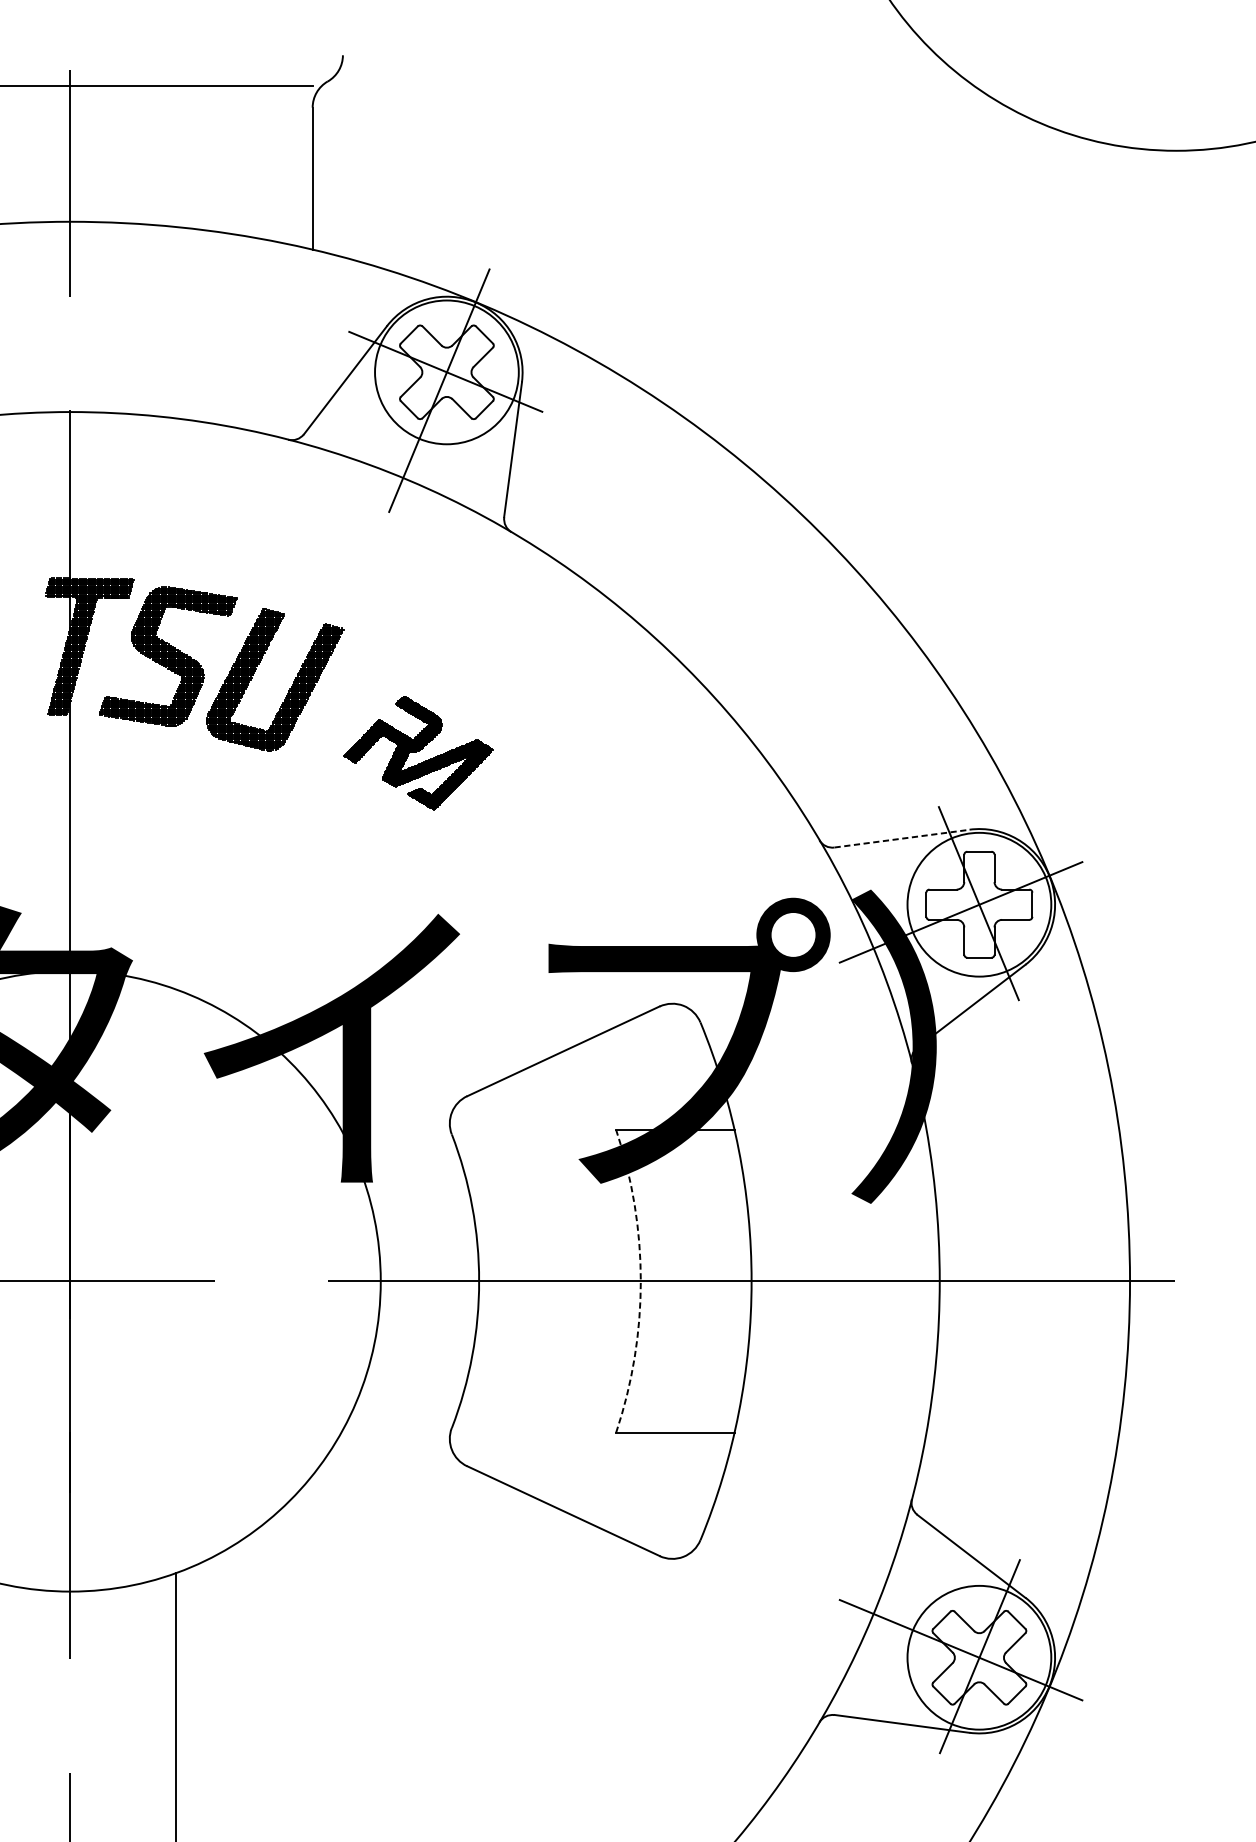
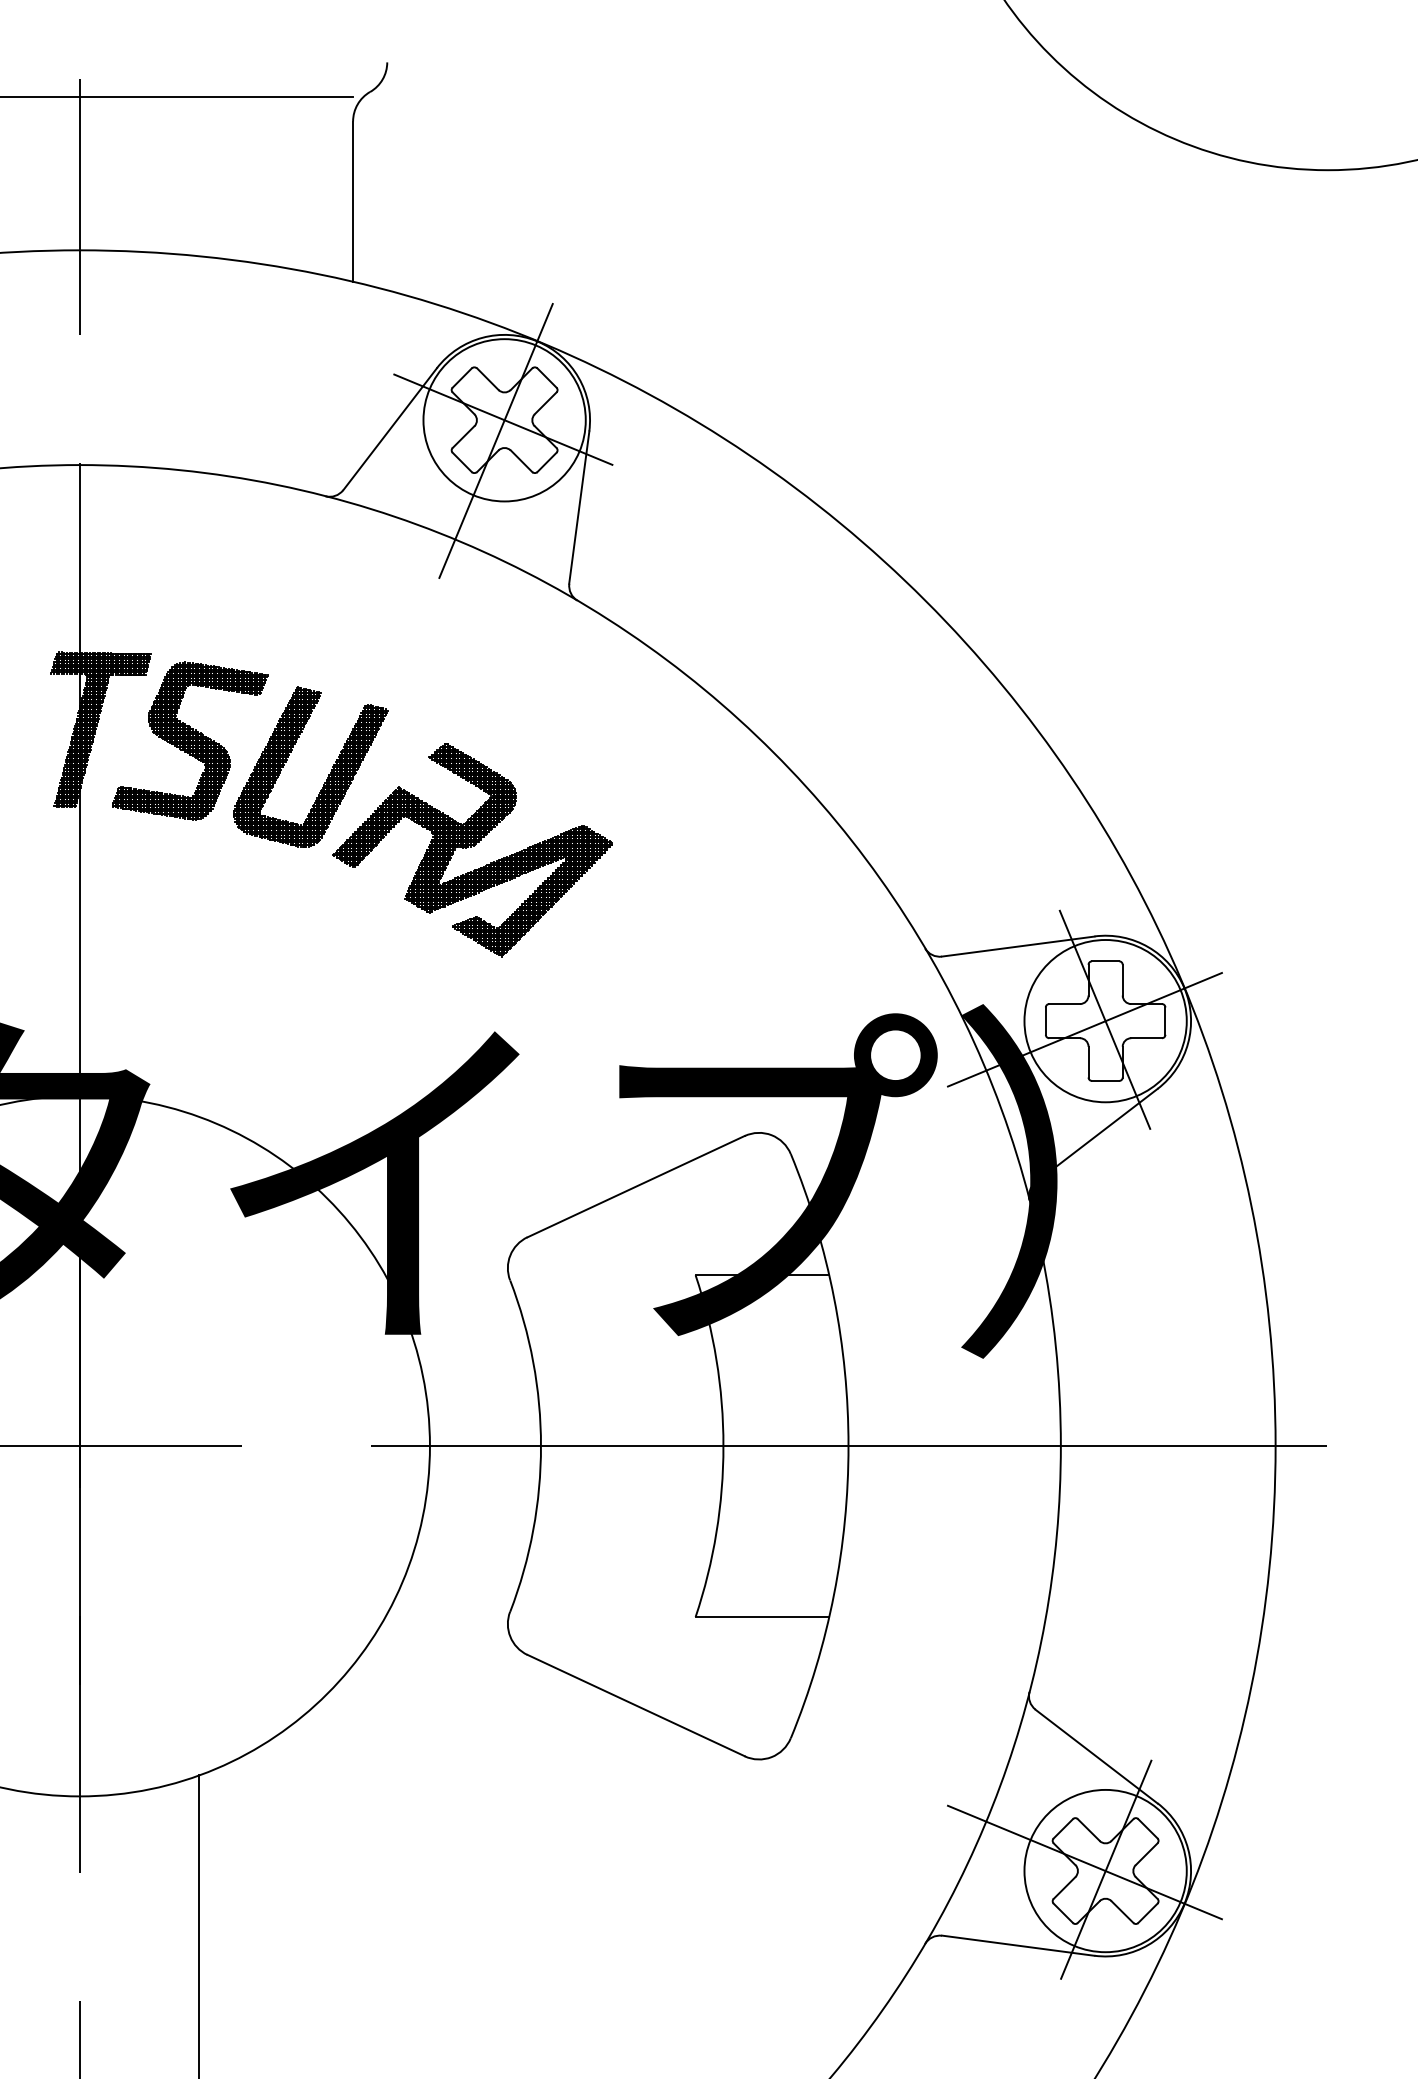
part: (418, 753) -> (472, 850), size x1.67
line: (902, 838) -> (1018, 946), dashed -> solid
arc: (640, 1281) -> (723, 1446), dashed -> solid

